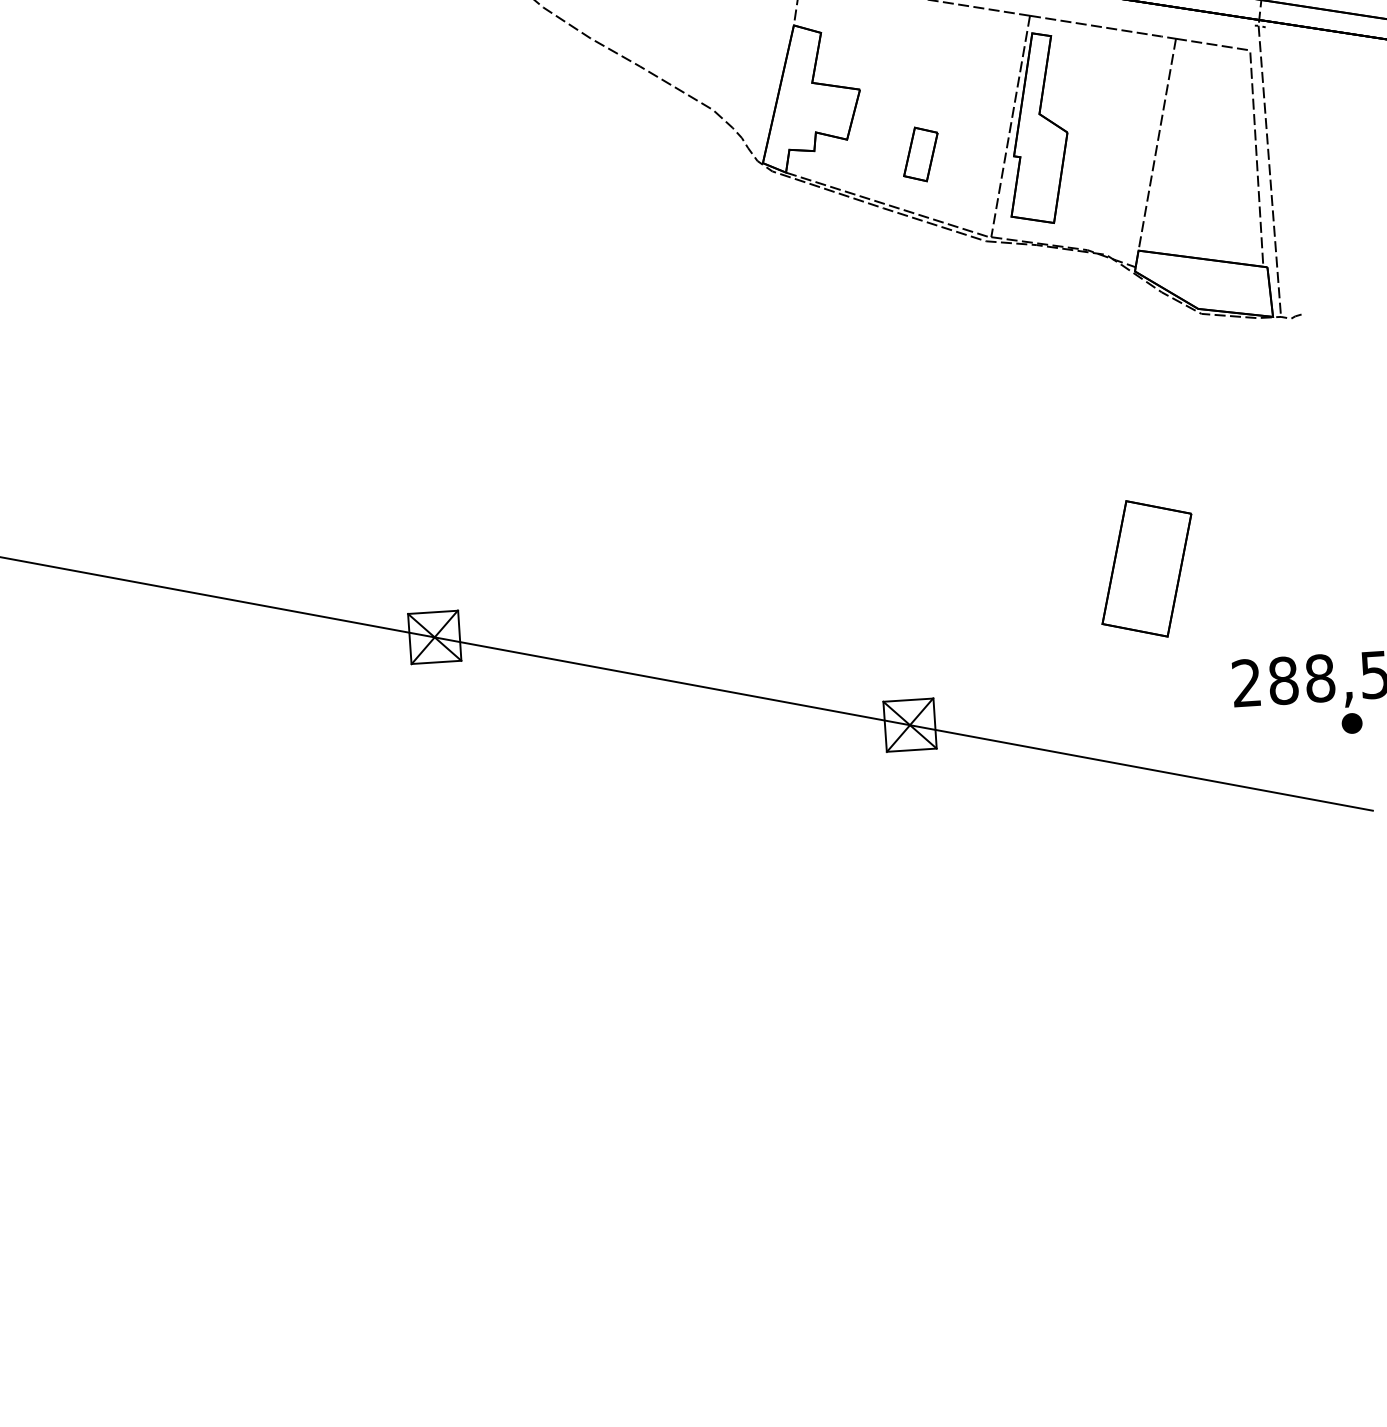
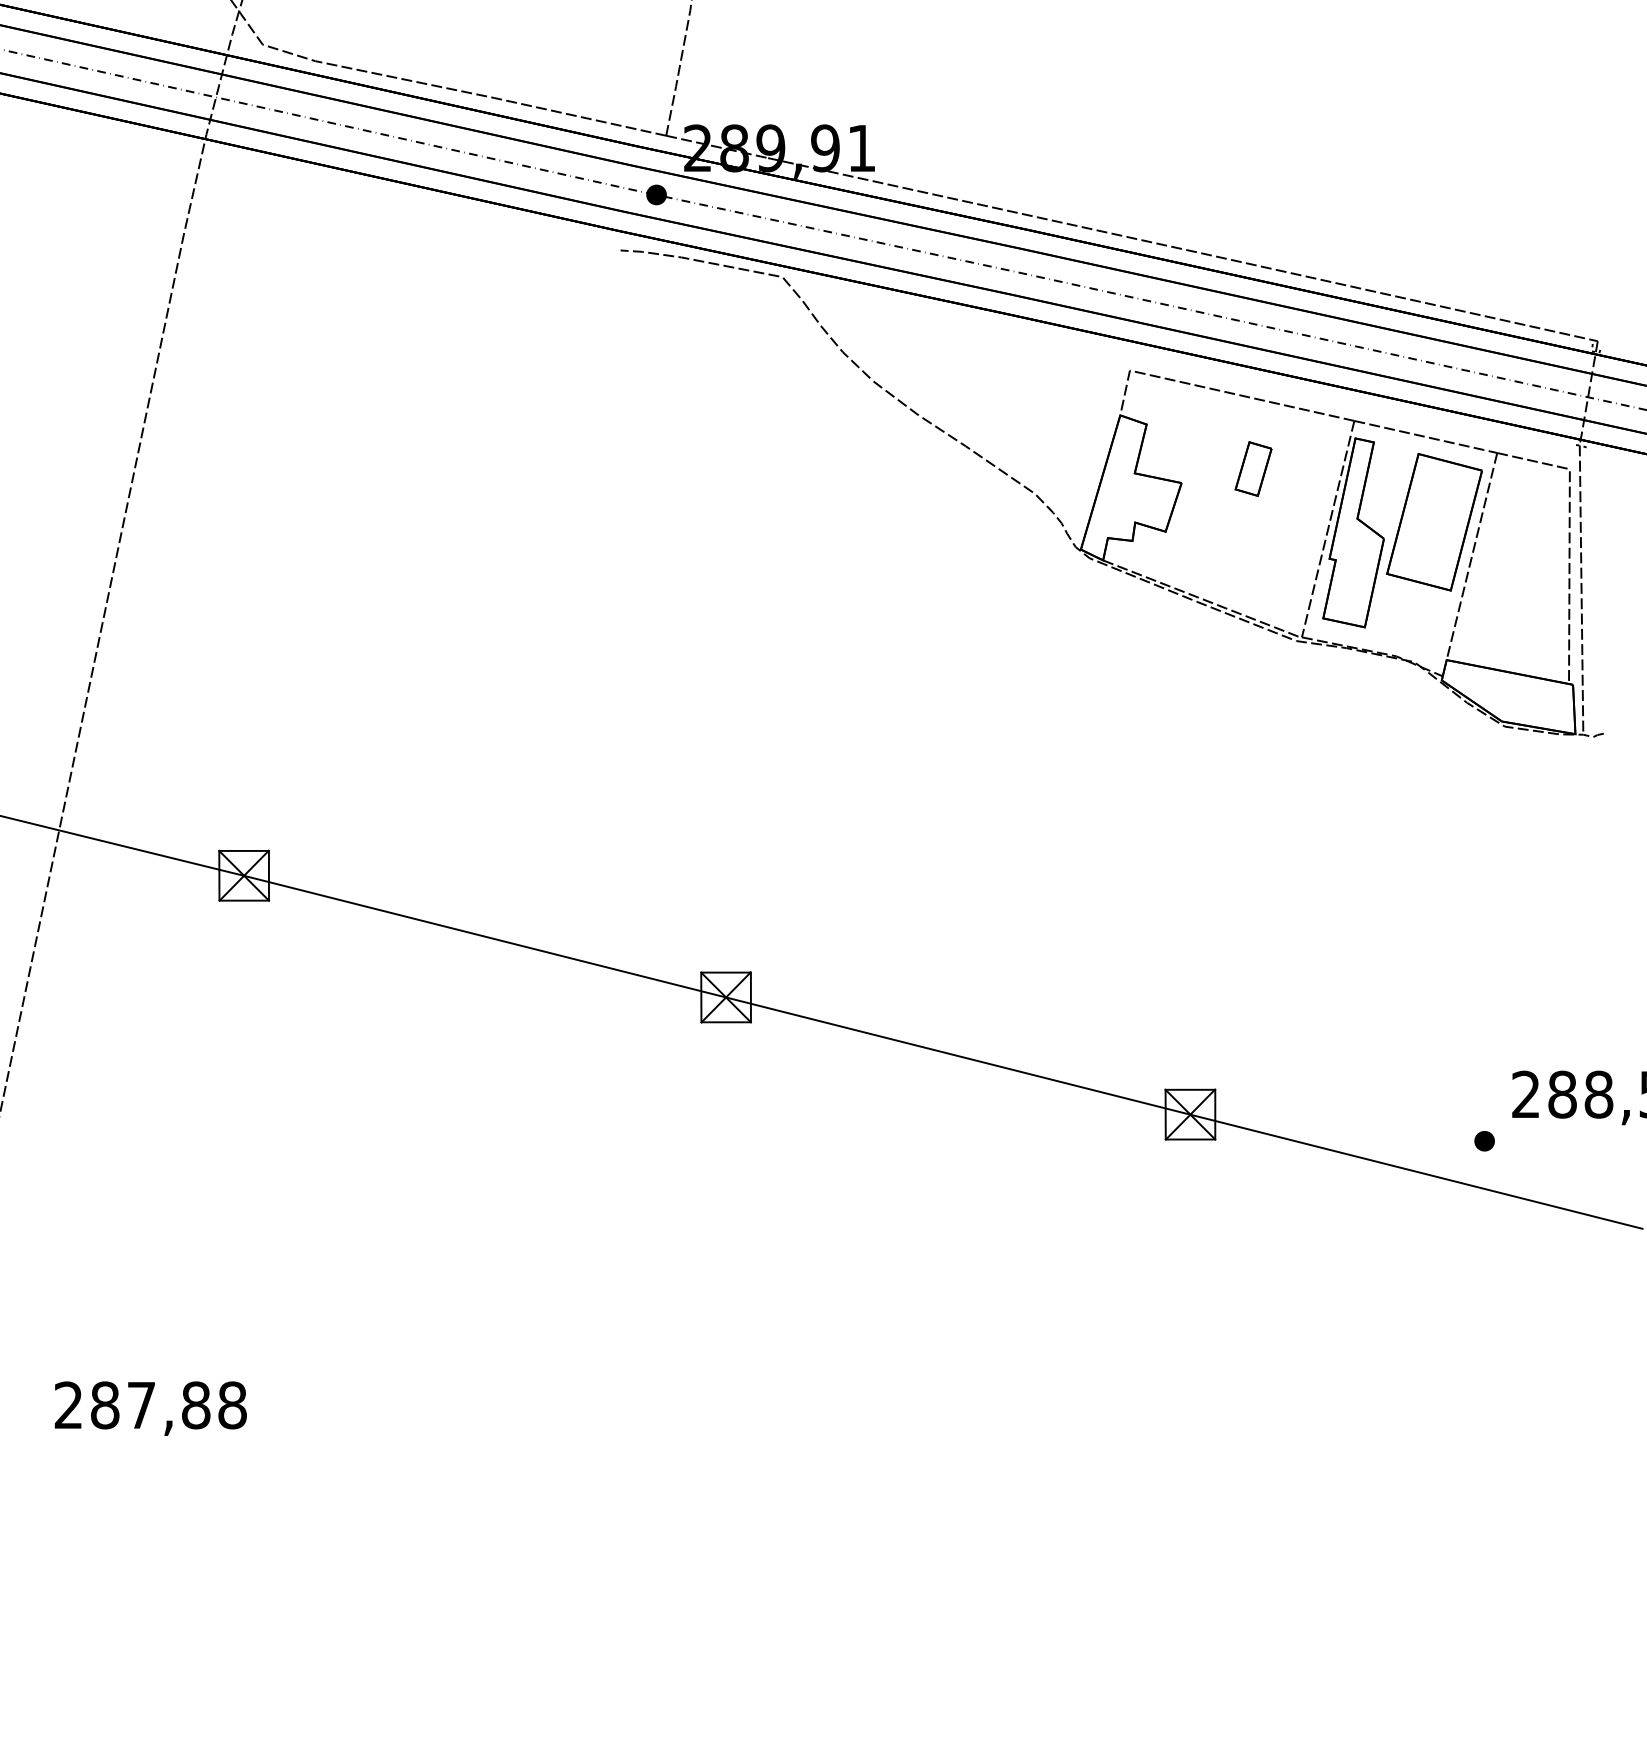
part: (920, 153) -> (1253, 468), moved
part: (1146, 569) -> (1434, 522), moved
part: (1352, 723) -> (1484, 1141), moved

